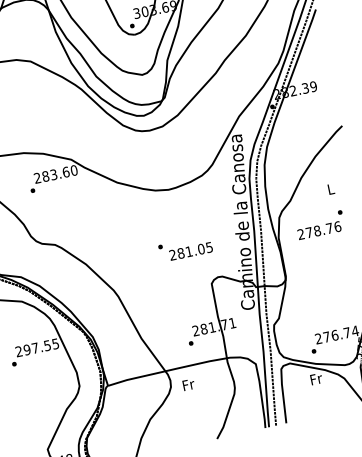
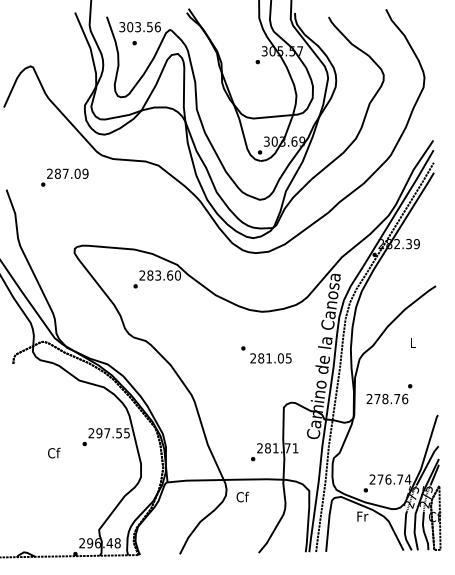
text: (320, 225) -> (389, 394), moved
text: (185, 248) -> (266, 354), moved
text: (188, 384) -> (242, 496), Fr -> Cf

